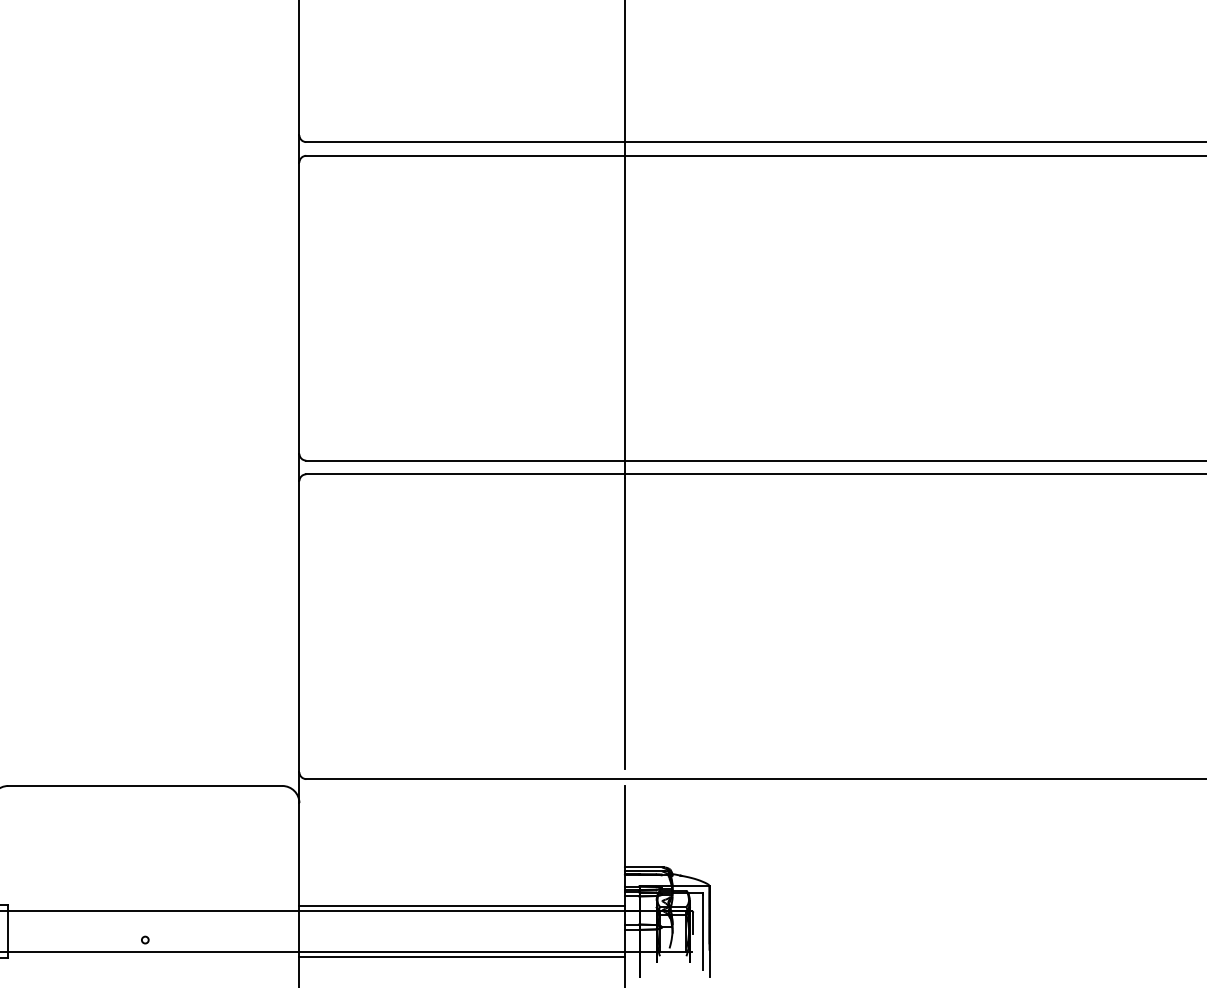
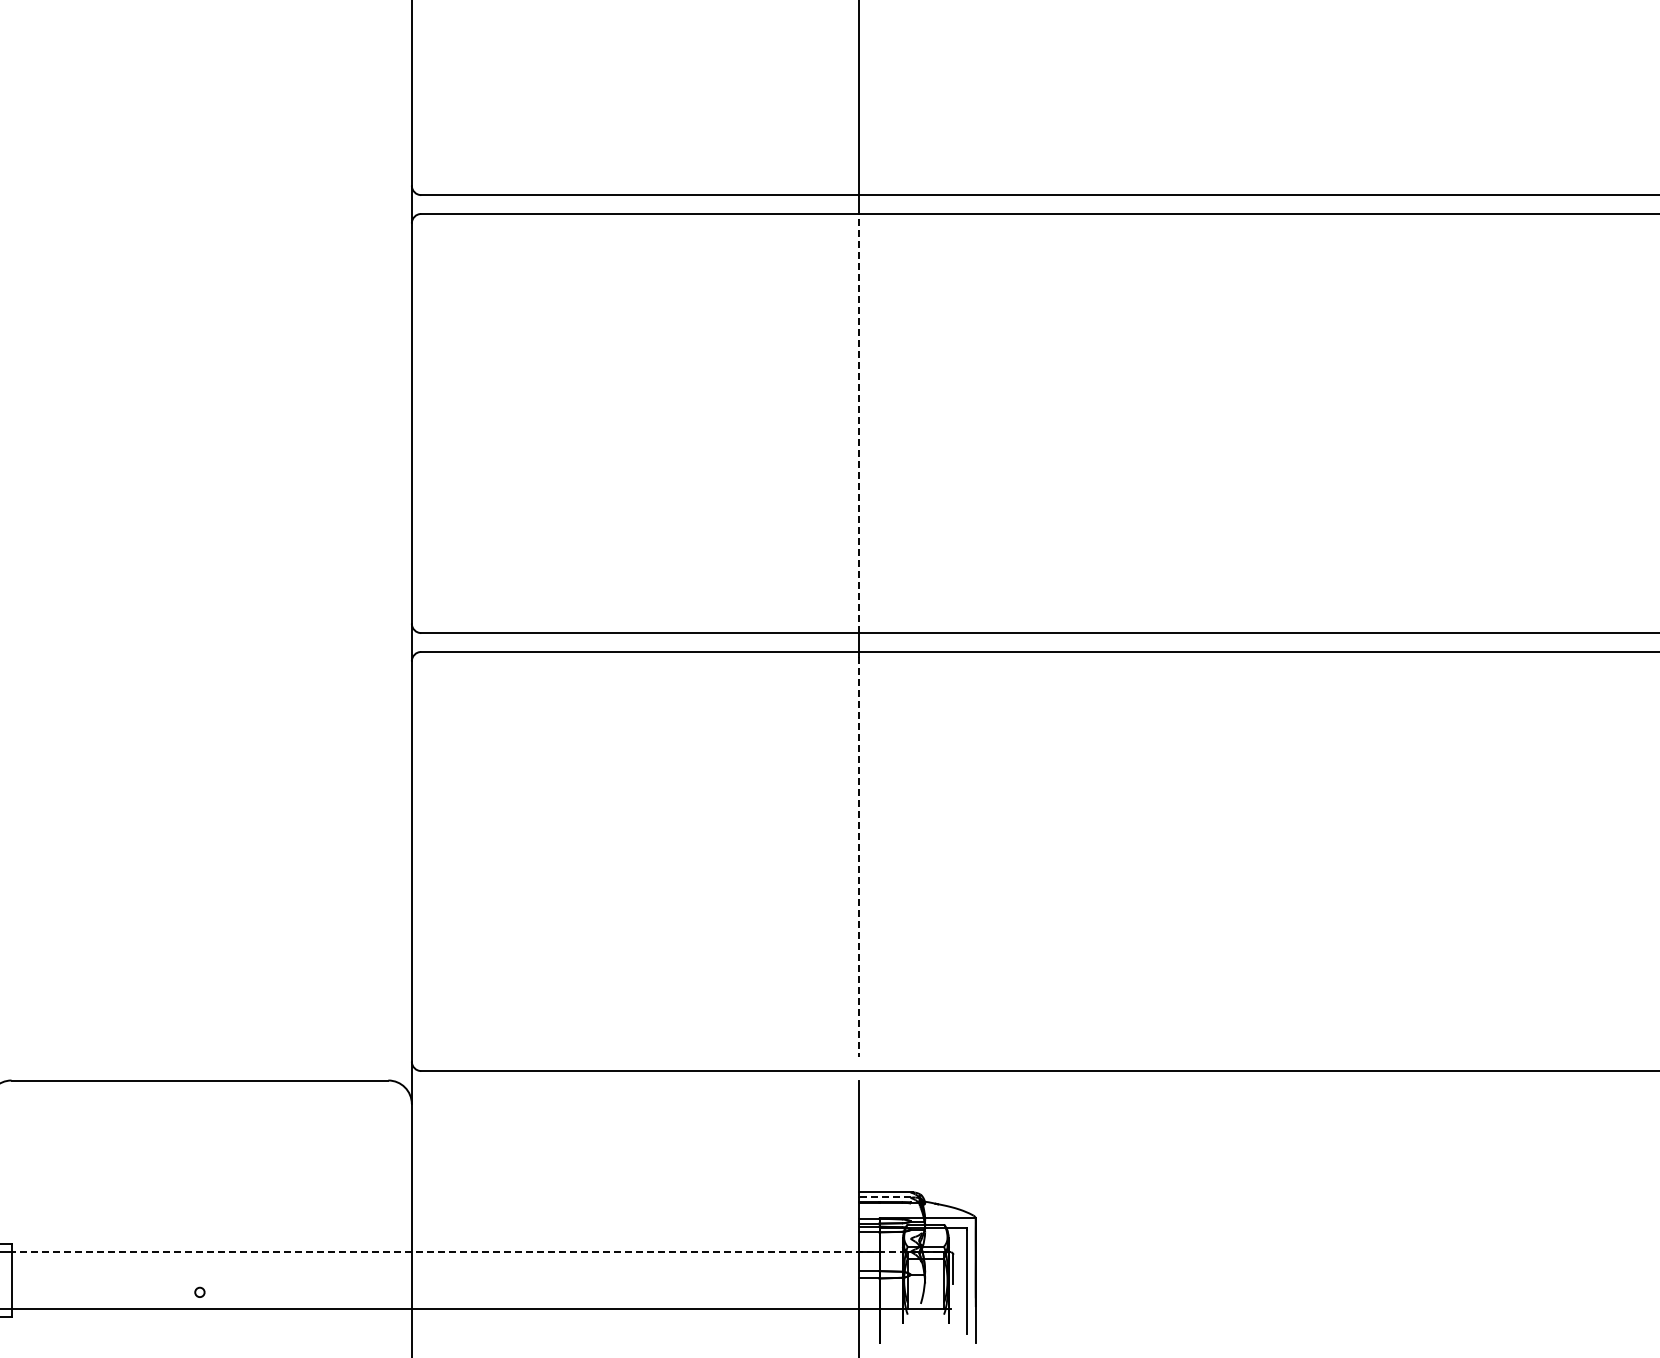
line: (624, 308) -> (859, 423), solid -> dashed
line: (624, 623) -> (859, 857), solid -> dashed
line: (645, 871) -> (887, 1197), solid -> dashed
line: (462, 905) -> (635, 1245), removed
line: (350, 911) -> (481, 1252), solid -> dashed
line: (462, 956) -> (635, 1315), removed

